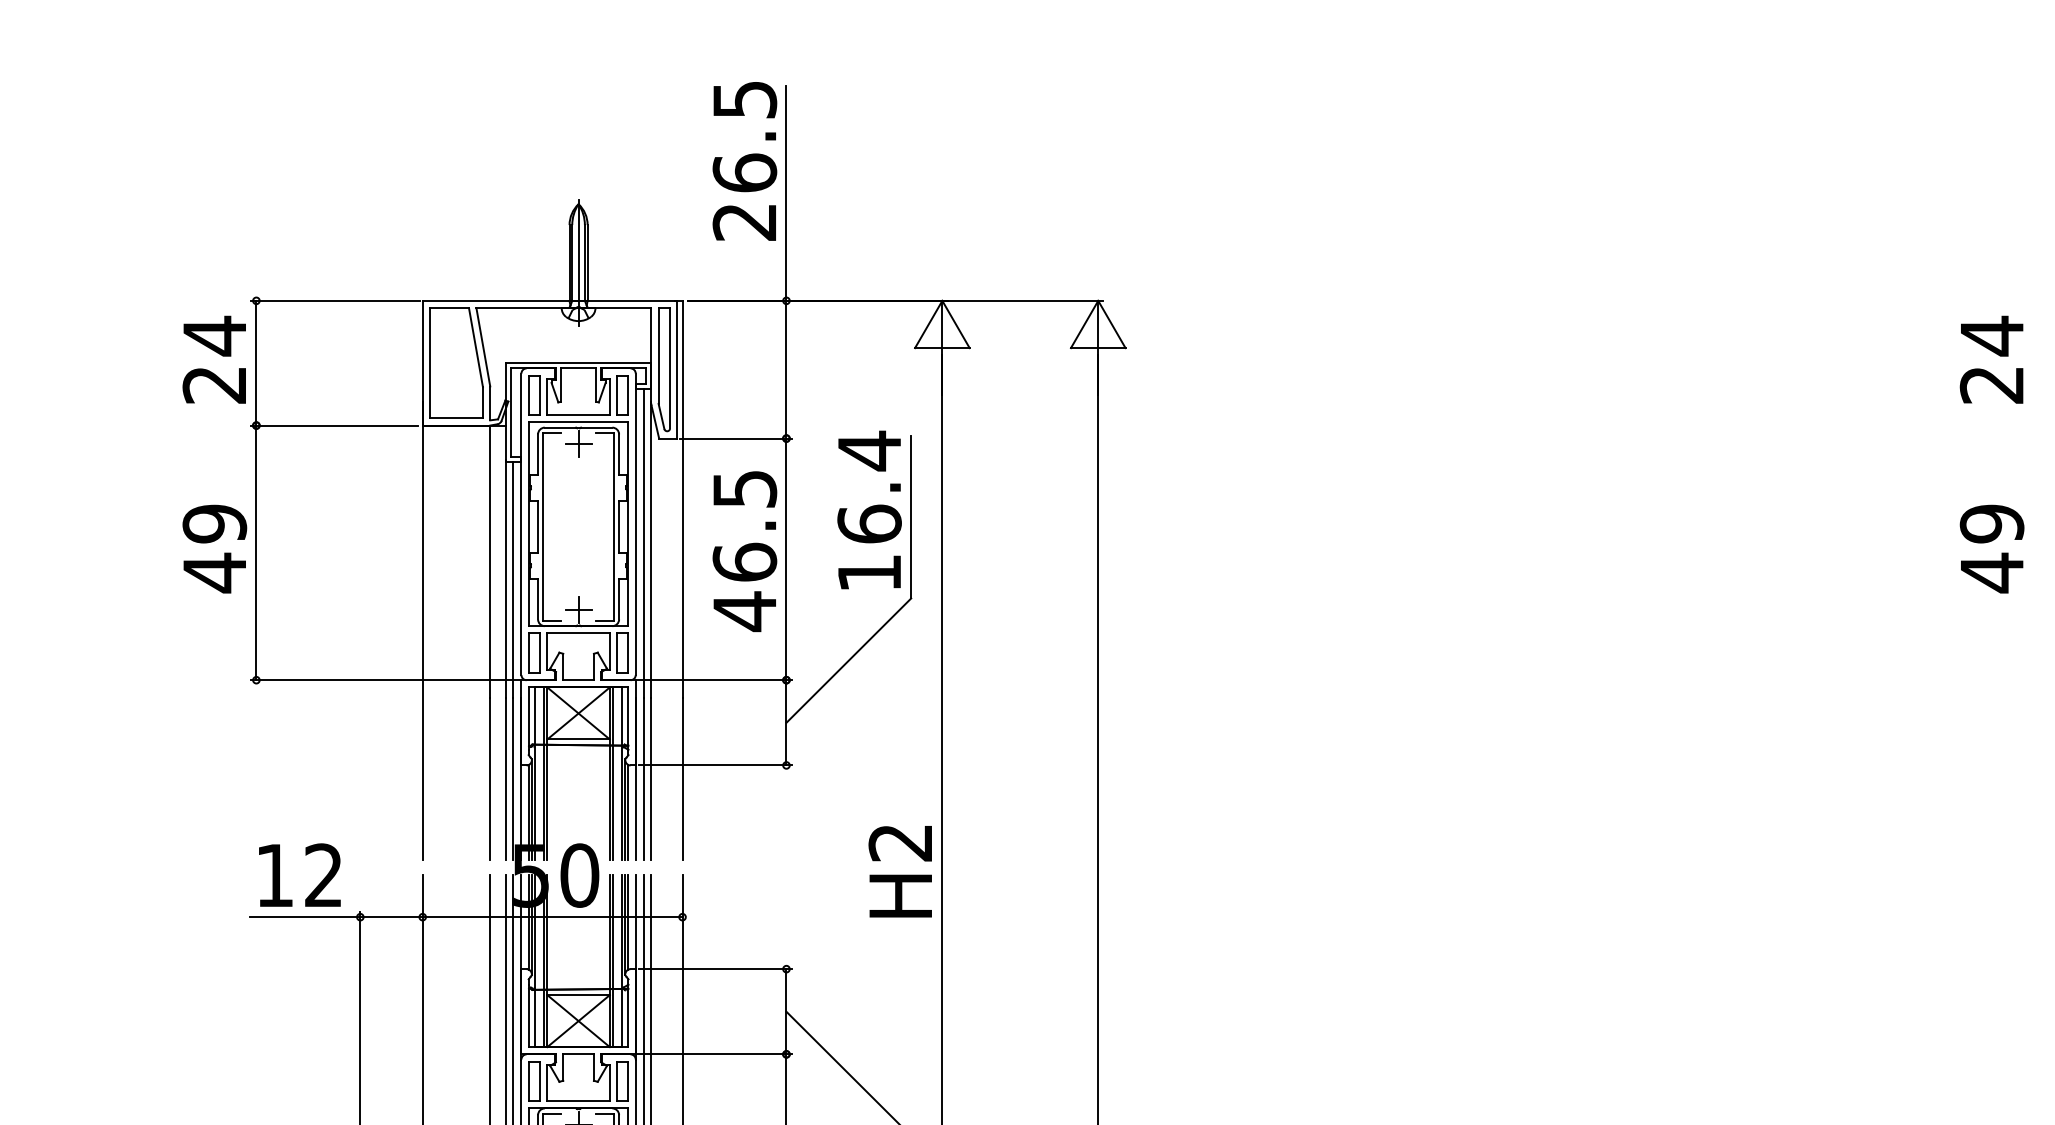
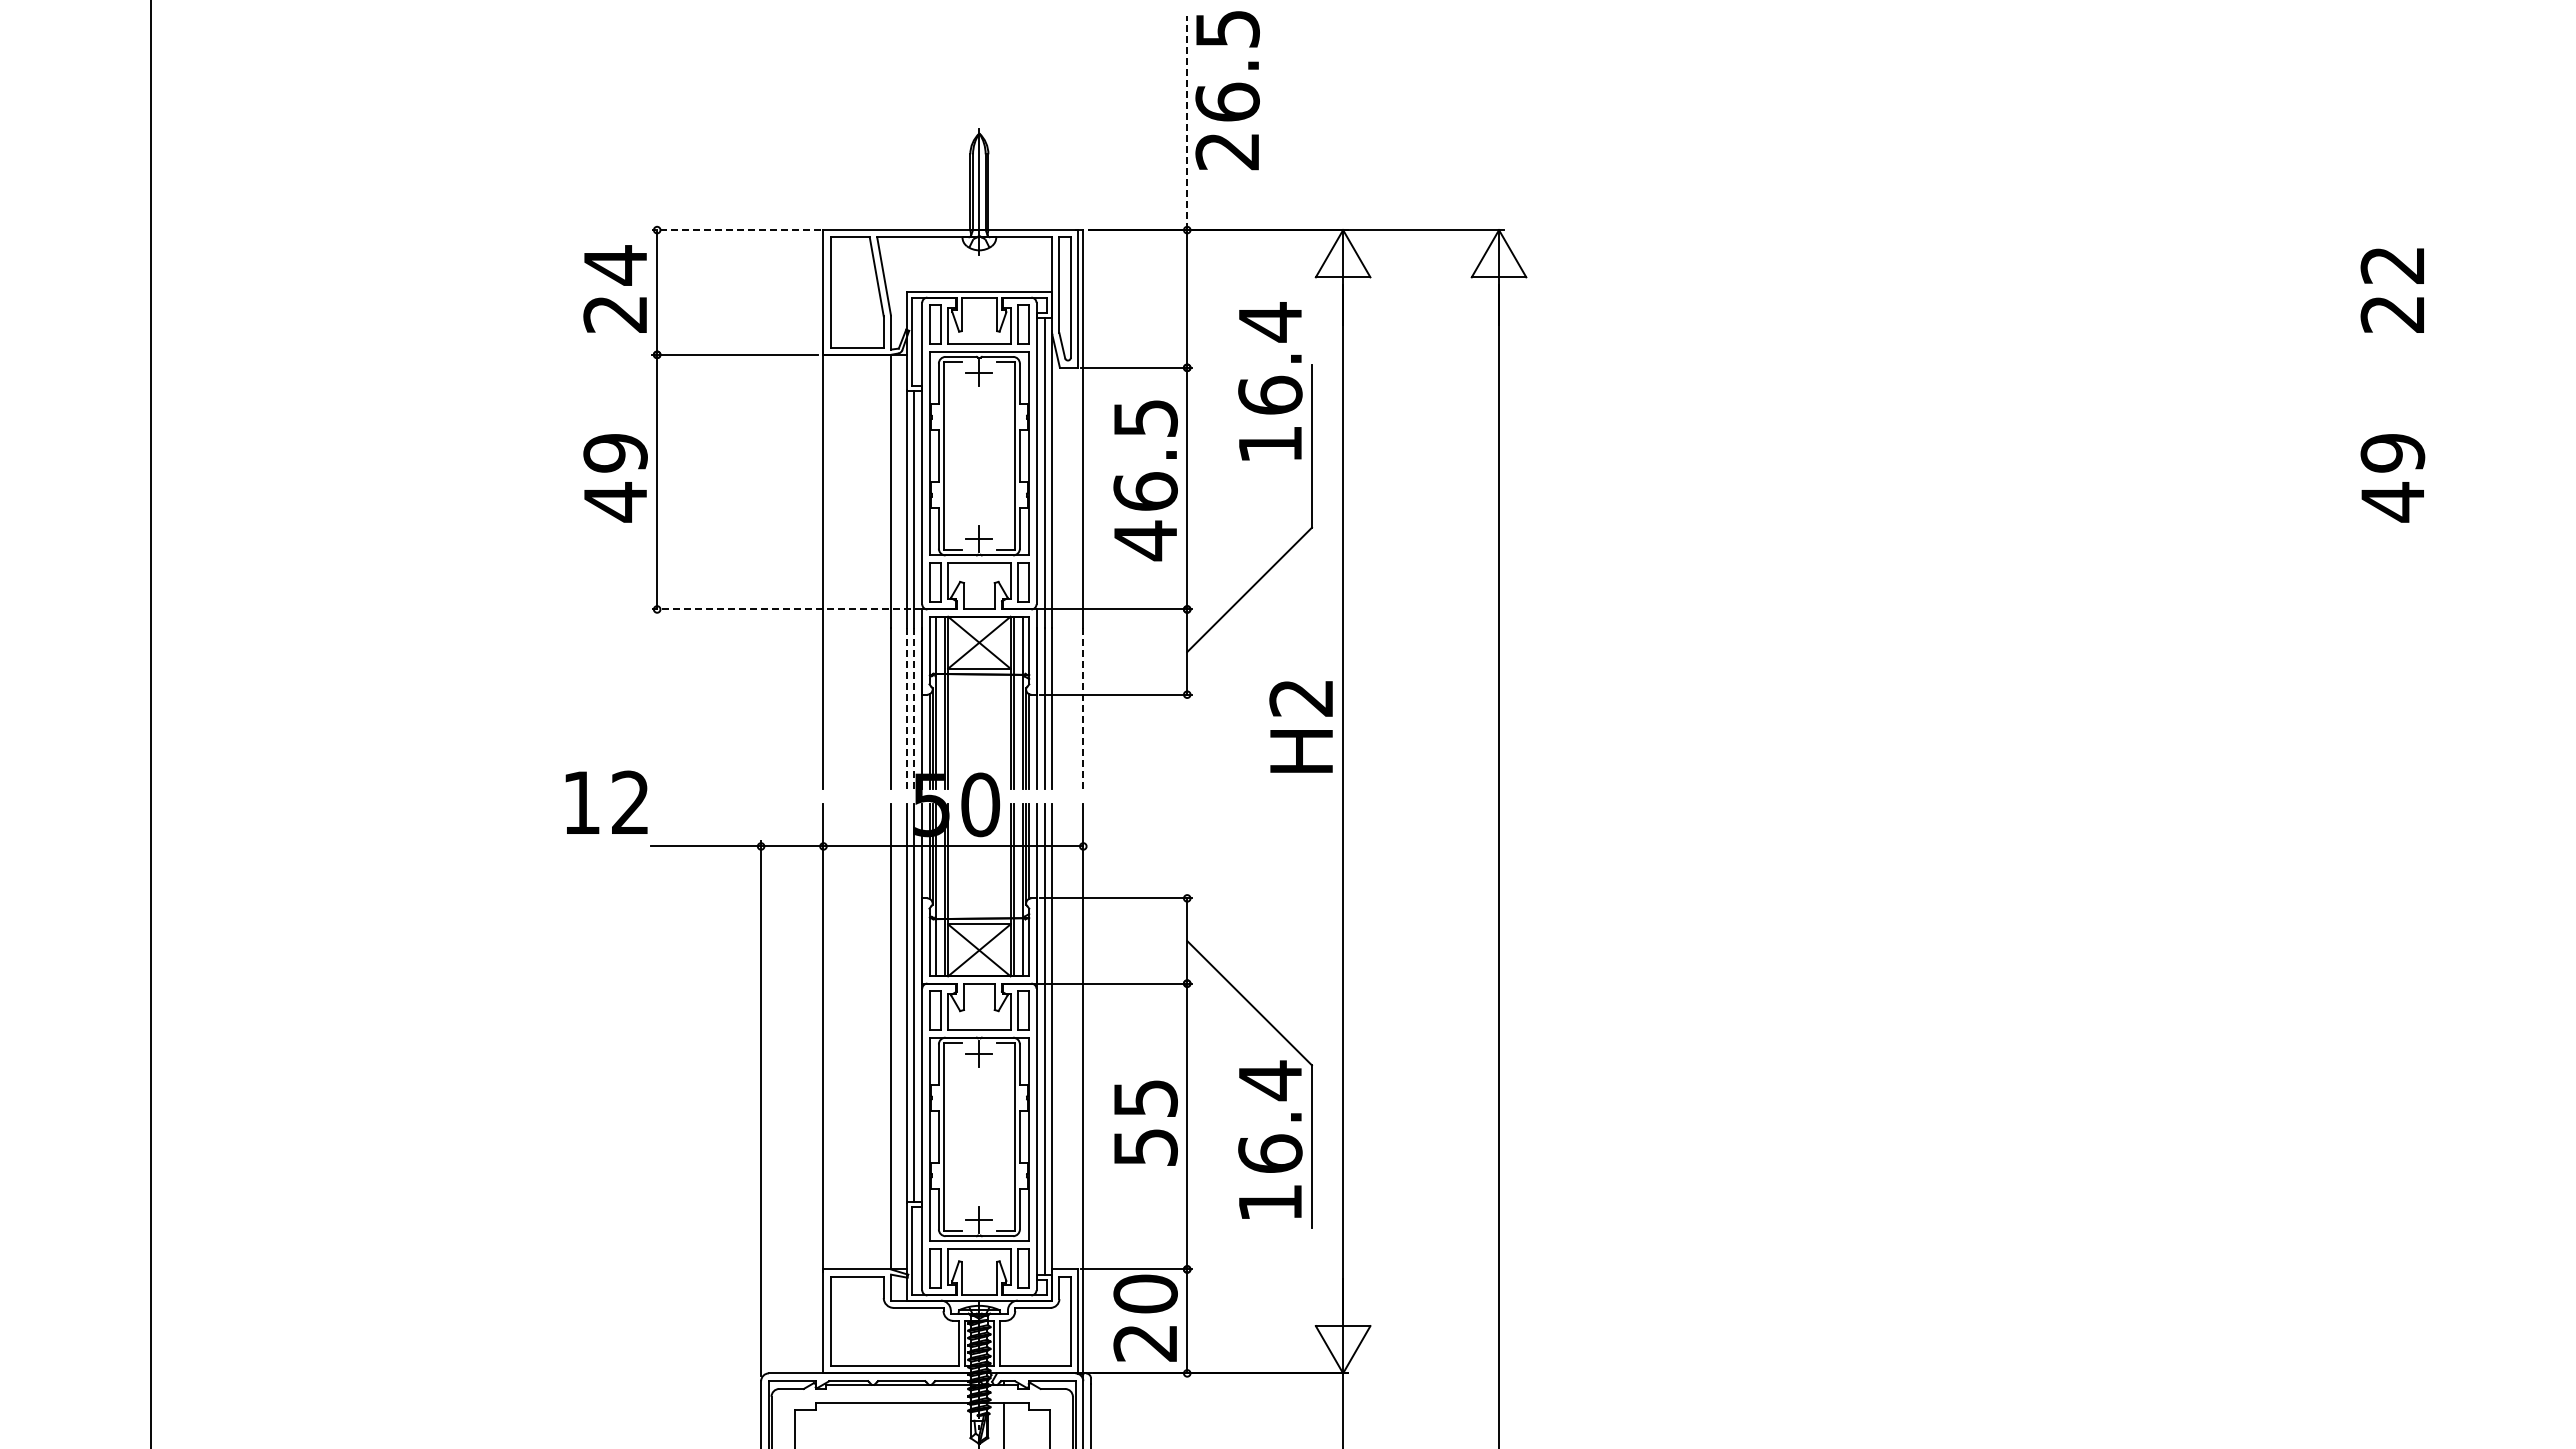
text: (744, 161) -> (1227, 90), moved
line: (786, 193) -> (1187, 122), solid -> dashed
line: (334, 301) -> (735, 230), solid -> dashed
text: (1990, 336) -> (2391, 265), 24 -> 22
text: (869, 510) -> (1270, 381), moved
line: (385, 680) -> (786, 609), solid -> dashed
line: (505, 779) -> (906, 708), solid -> dashed
line: (512, 779) -> (913, 708), solid -> dashed
line: (682, 779) -> (1083, 708), solid -> dashed
text: (899, 871) -> (1300, 726), moved
text: (299, 874) -> (606, 801), moved

